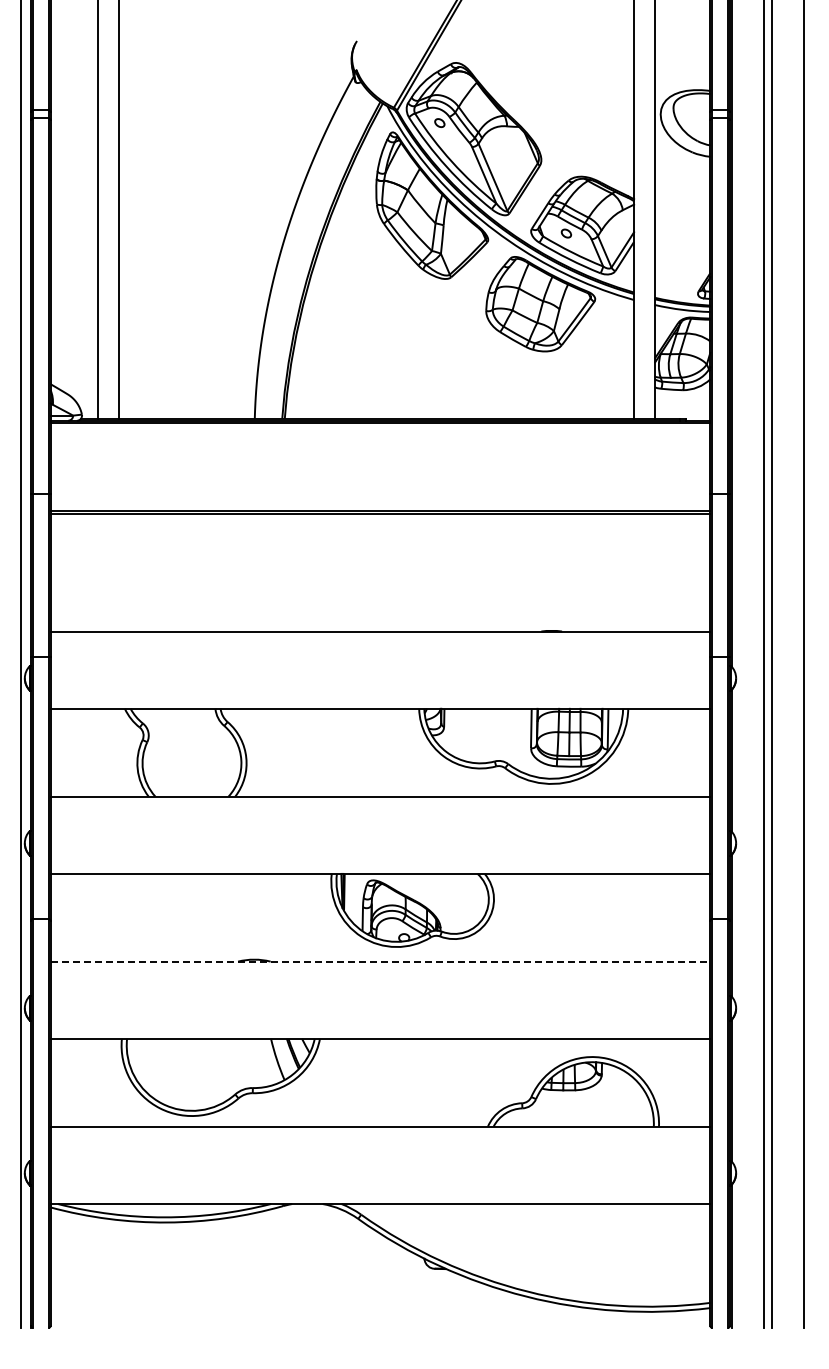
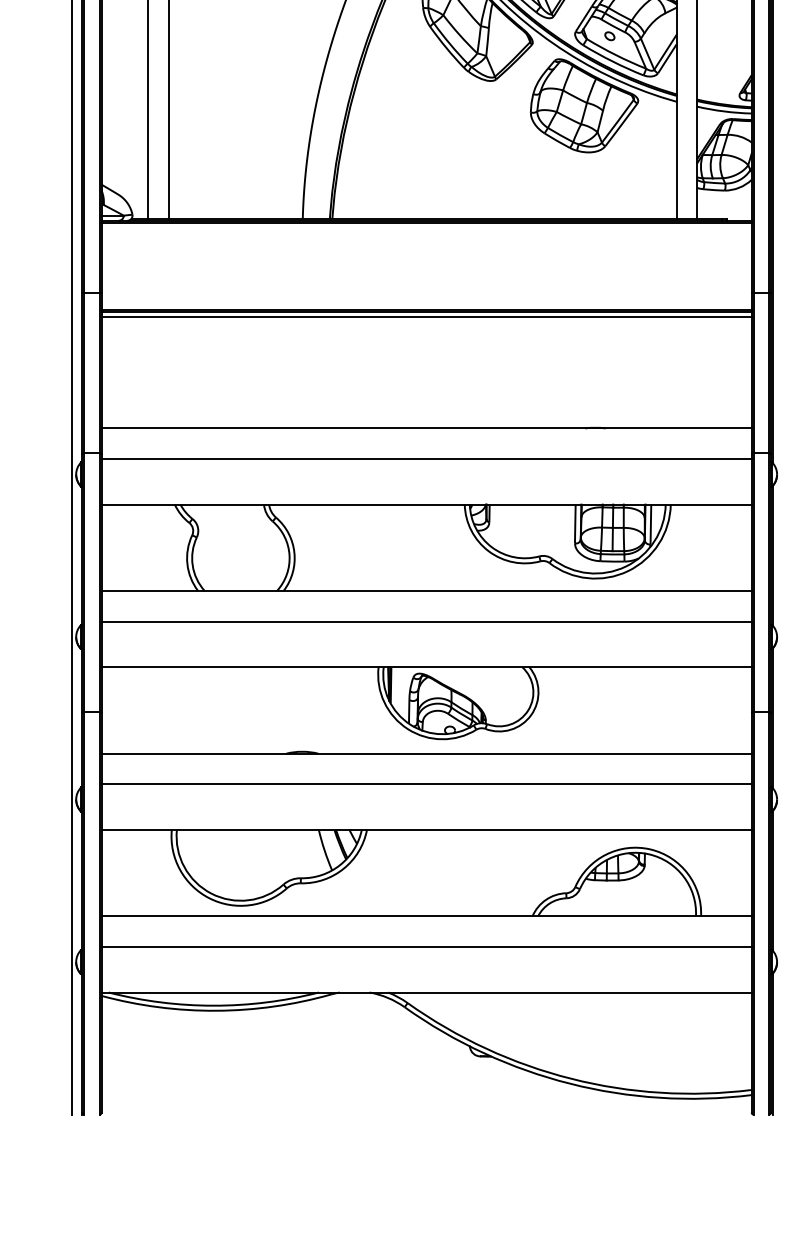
line: (380, 518) -> (426, 317), added
line: (380, 662) -> (426, 458), added
line: (380, 827) -> (426, 621), added
line: (380, 961) -> (426, 753), dashed -> solid
line: (380, 992) -> (426, 784), added
line: (380, 1157) -> (426, 946), added

